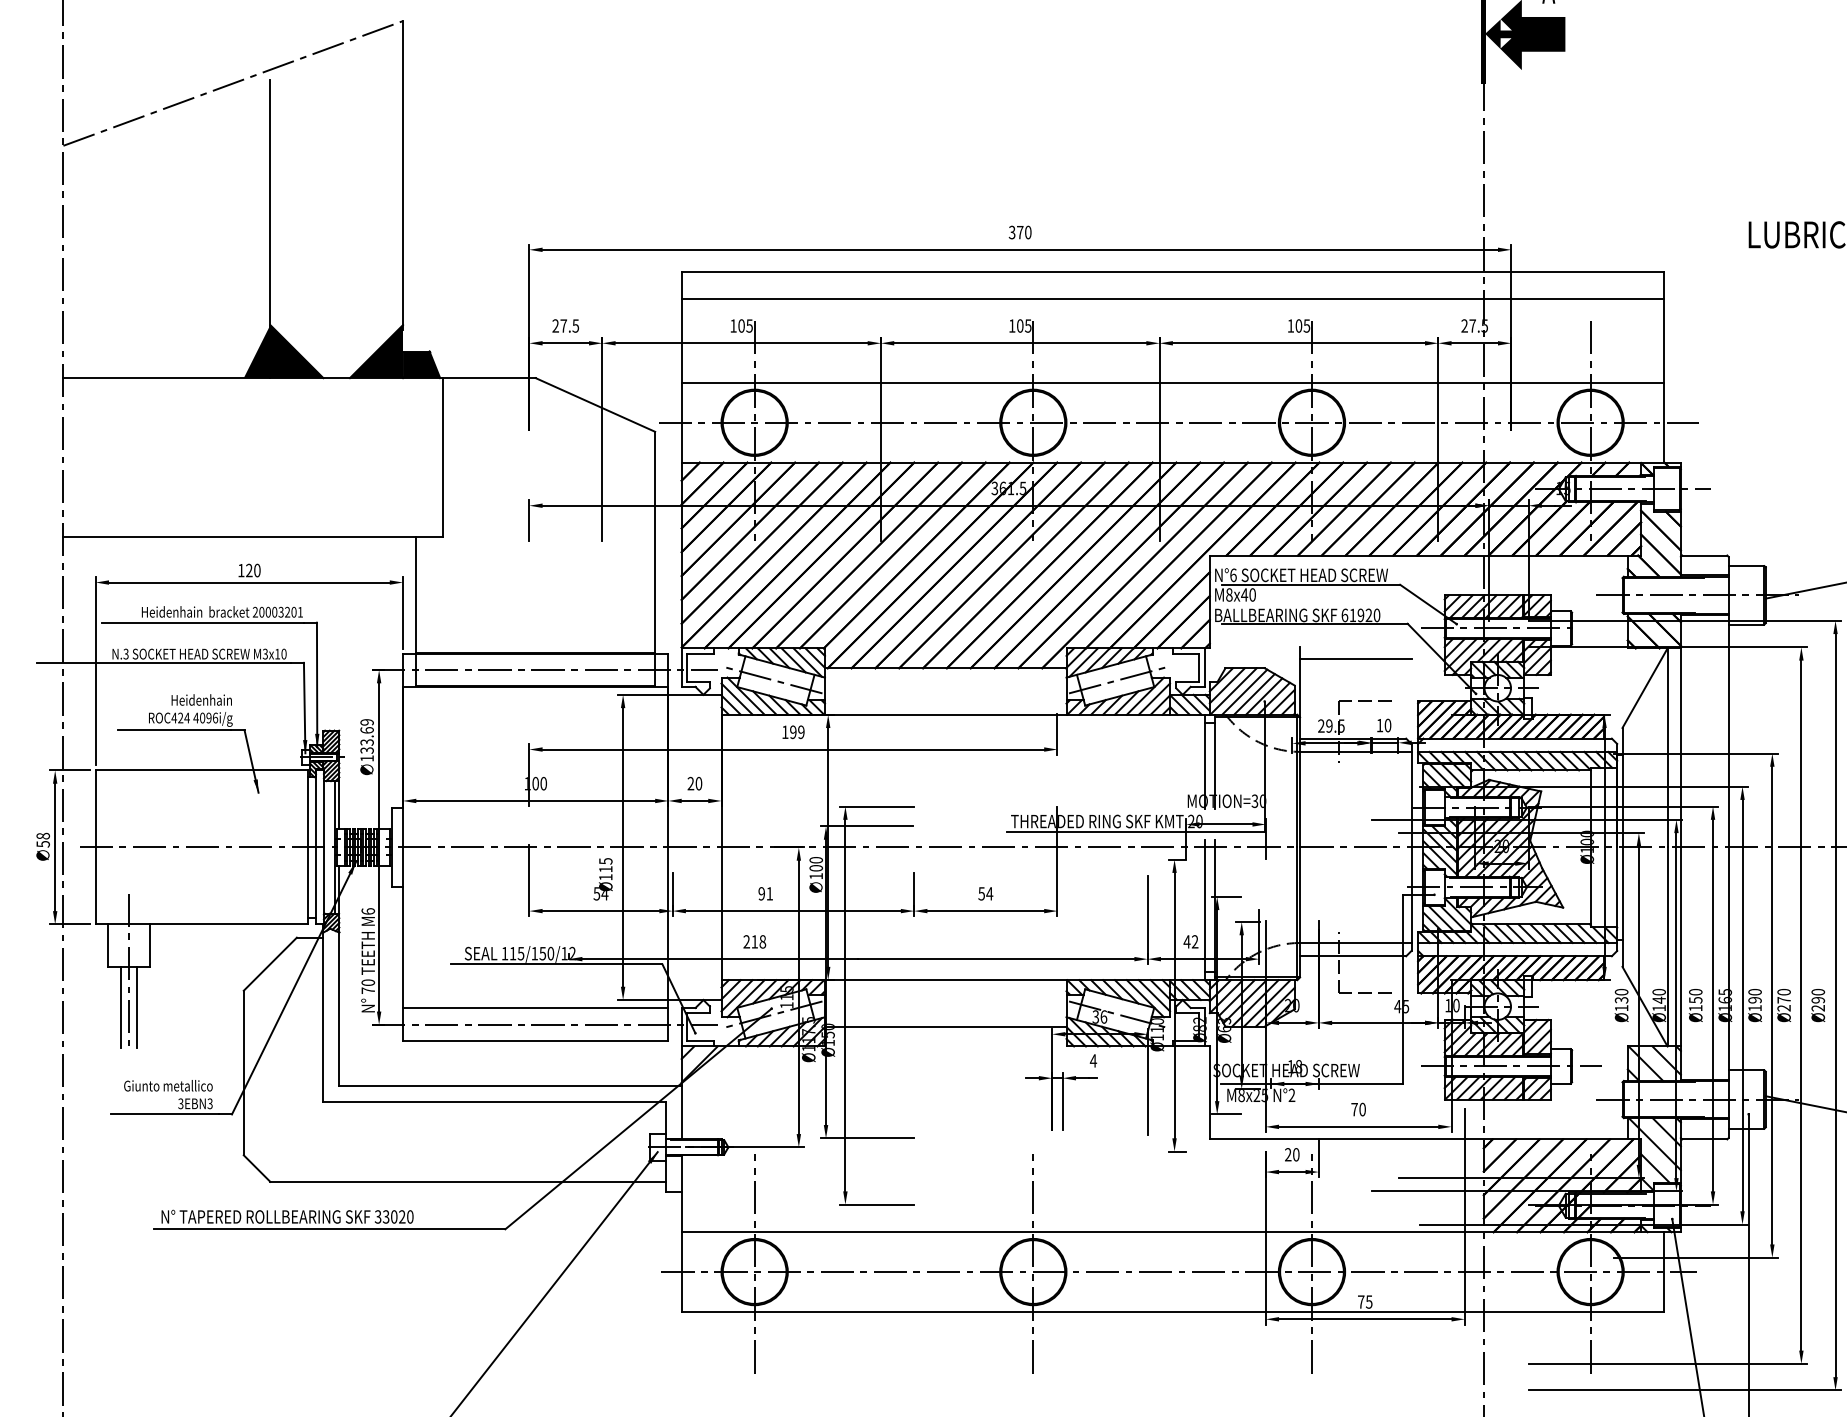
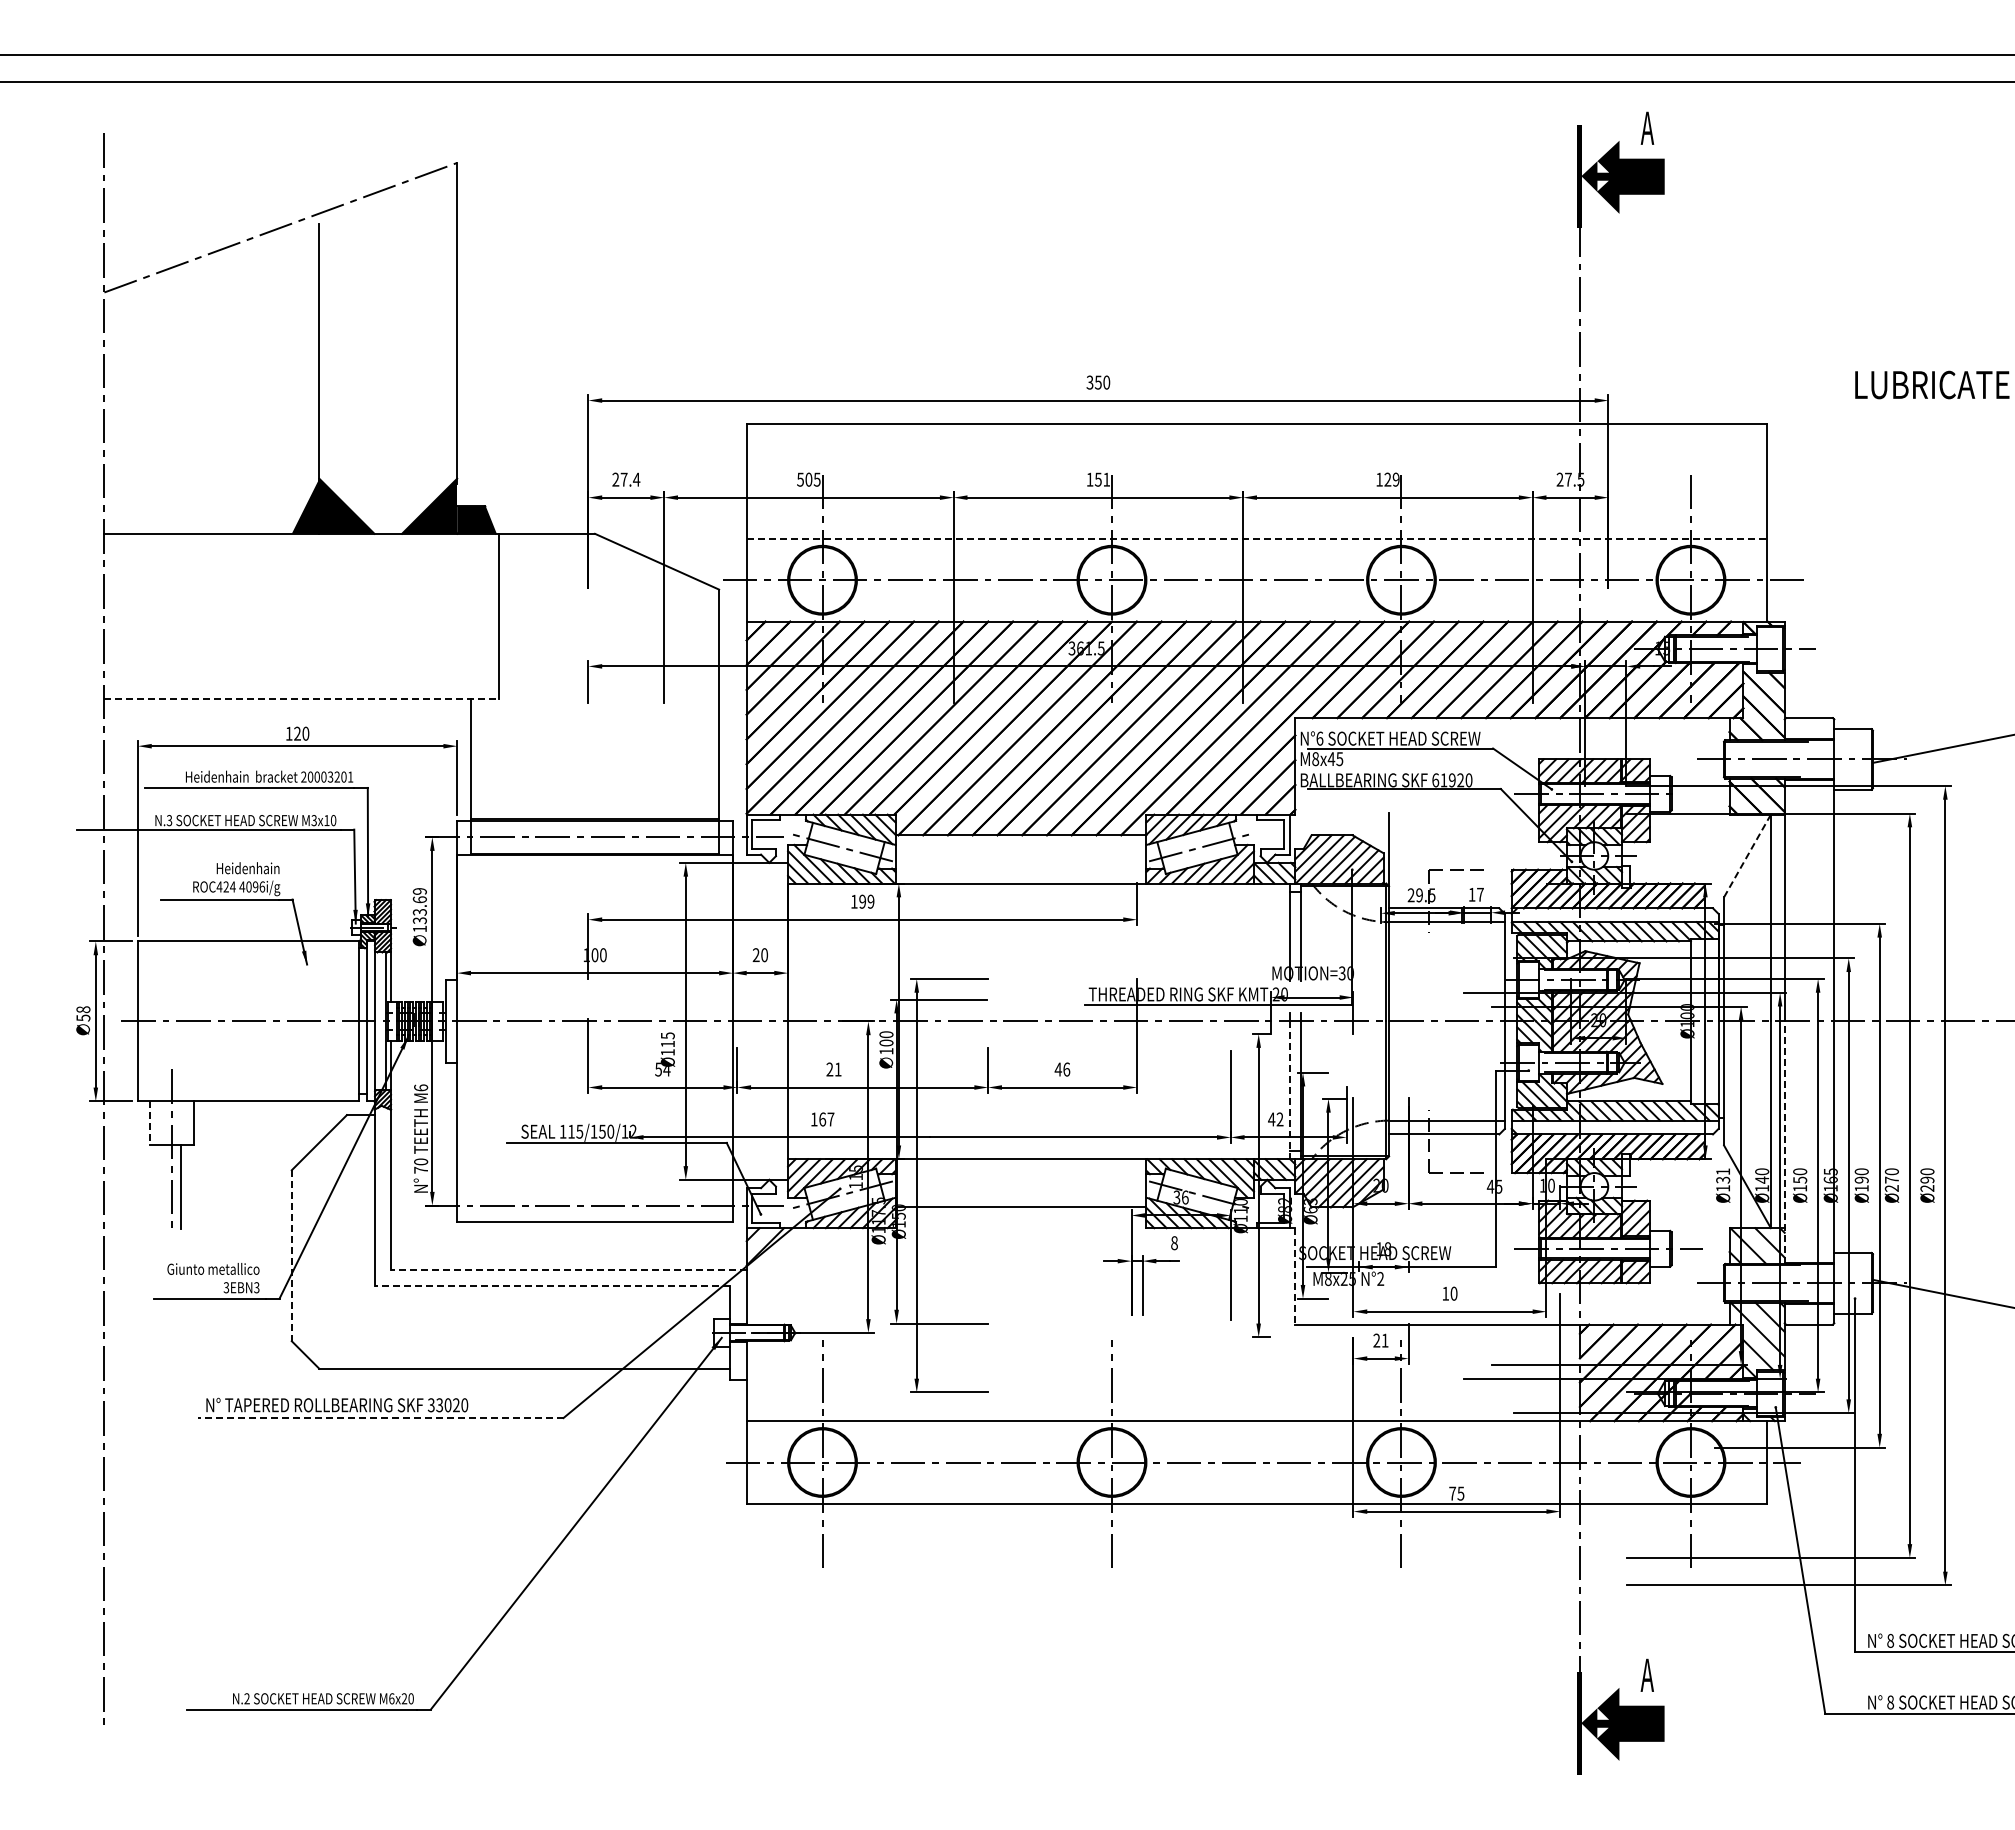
text: (1019, 232) -> (1097, 382), 370 -> 350
line: (1172, 298) -> (1256, 451), removed
text: (575, 325) -> (636, 479), 27.5 -> 27.4
text: (733, 325) -> (800, 479), 105 -> 505
text: (1024, 325) -> (1102, 479), 105 -> 151
text: (1302, 325) -> (1391, 479), 105 -> 129
line: (1173, 382) -> (1257, 538), solid -> dashed
line: (253, 537) -> (301, 699), solid -> dashed
text: (1252, 595) -> (1339, 759), M8x40 -> M8x45
line: (1355, 658) -> (1446, 825), removed
line: (1645, 687) -> (1747, 855), solid -> dashed
text: (1388, 725) -> (1480, 894), 10 -> 17
text: (761, 893) -> (829, 1069), 91 -> 21
text: (985, 893) -> (1062, 1069), 54 -> 46
line: (1204, 913) -> (1289, 1090), solid -> dashed
text: (754, 941) -> (822, 1119), 218 -> 167
line: (107, 945) -> (150, 1123), solid -> dashed
line: (1680, 964) -> (1784, 1142), solid -> dashed
text: (1621, 991) -> (1723, 1171), Ø130 -> Ø131
line: (121, 1007) -> (164, 1187), removed
line: (535, 1007) -> (594, 1187), removed
text: (1093, 1061) -> (1174, 1243), 4 -> 8
line: (243, 1073) -> (291, 1256), solid -> dashed
line: (510, 1086) -> (568, 1269), solid -> dashed
line: (1209, 1093) -> (1295, 1276), solid -> dashed
line: (494, 1102) -> (552, 1286), solid -> dashed
text: (1354, 1109) -> (1445, 1293), 70 -> 10
text: (1295, 1154) -> (1384, 1340), 20 -> 21
line: (329, 1229) -> (380, 1418), solid -> dashed

